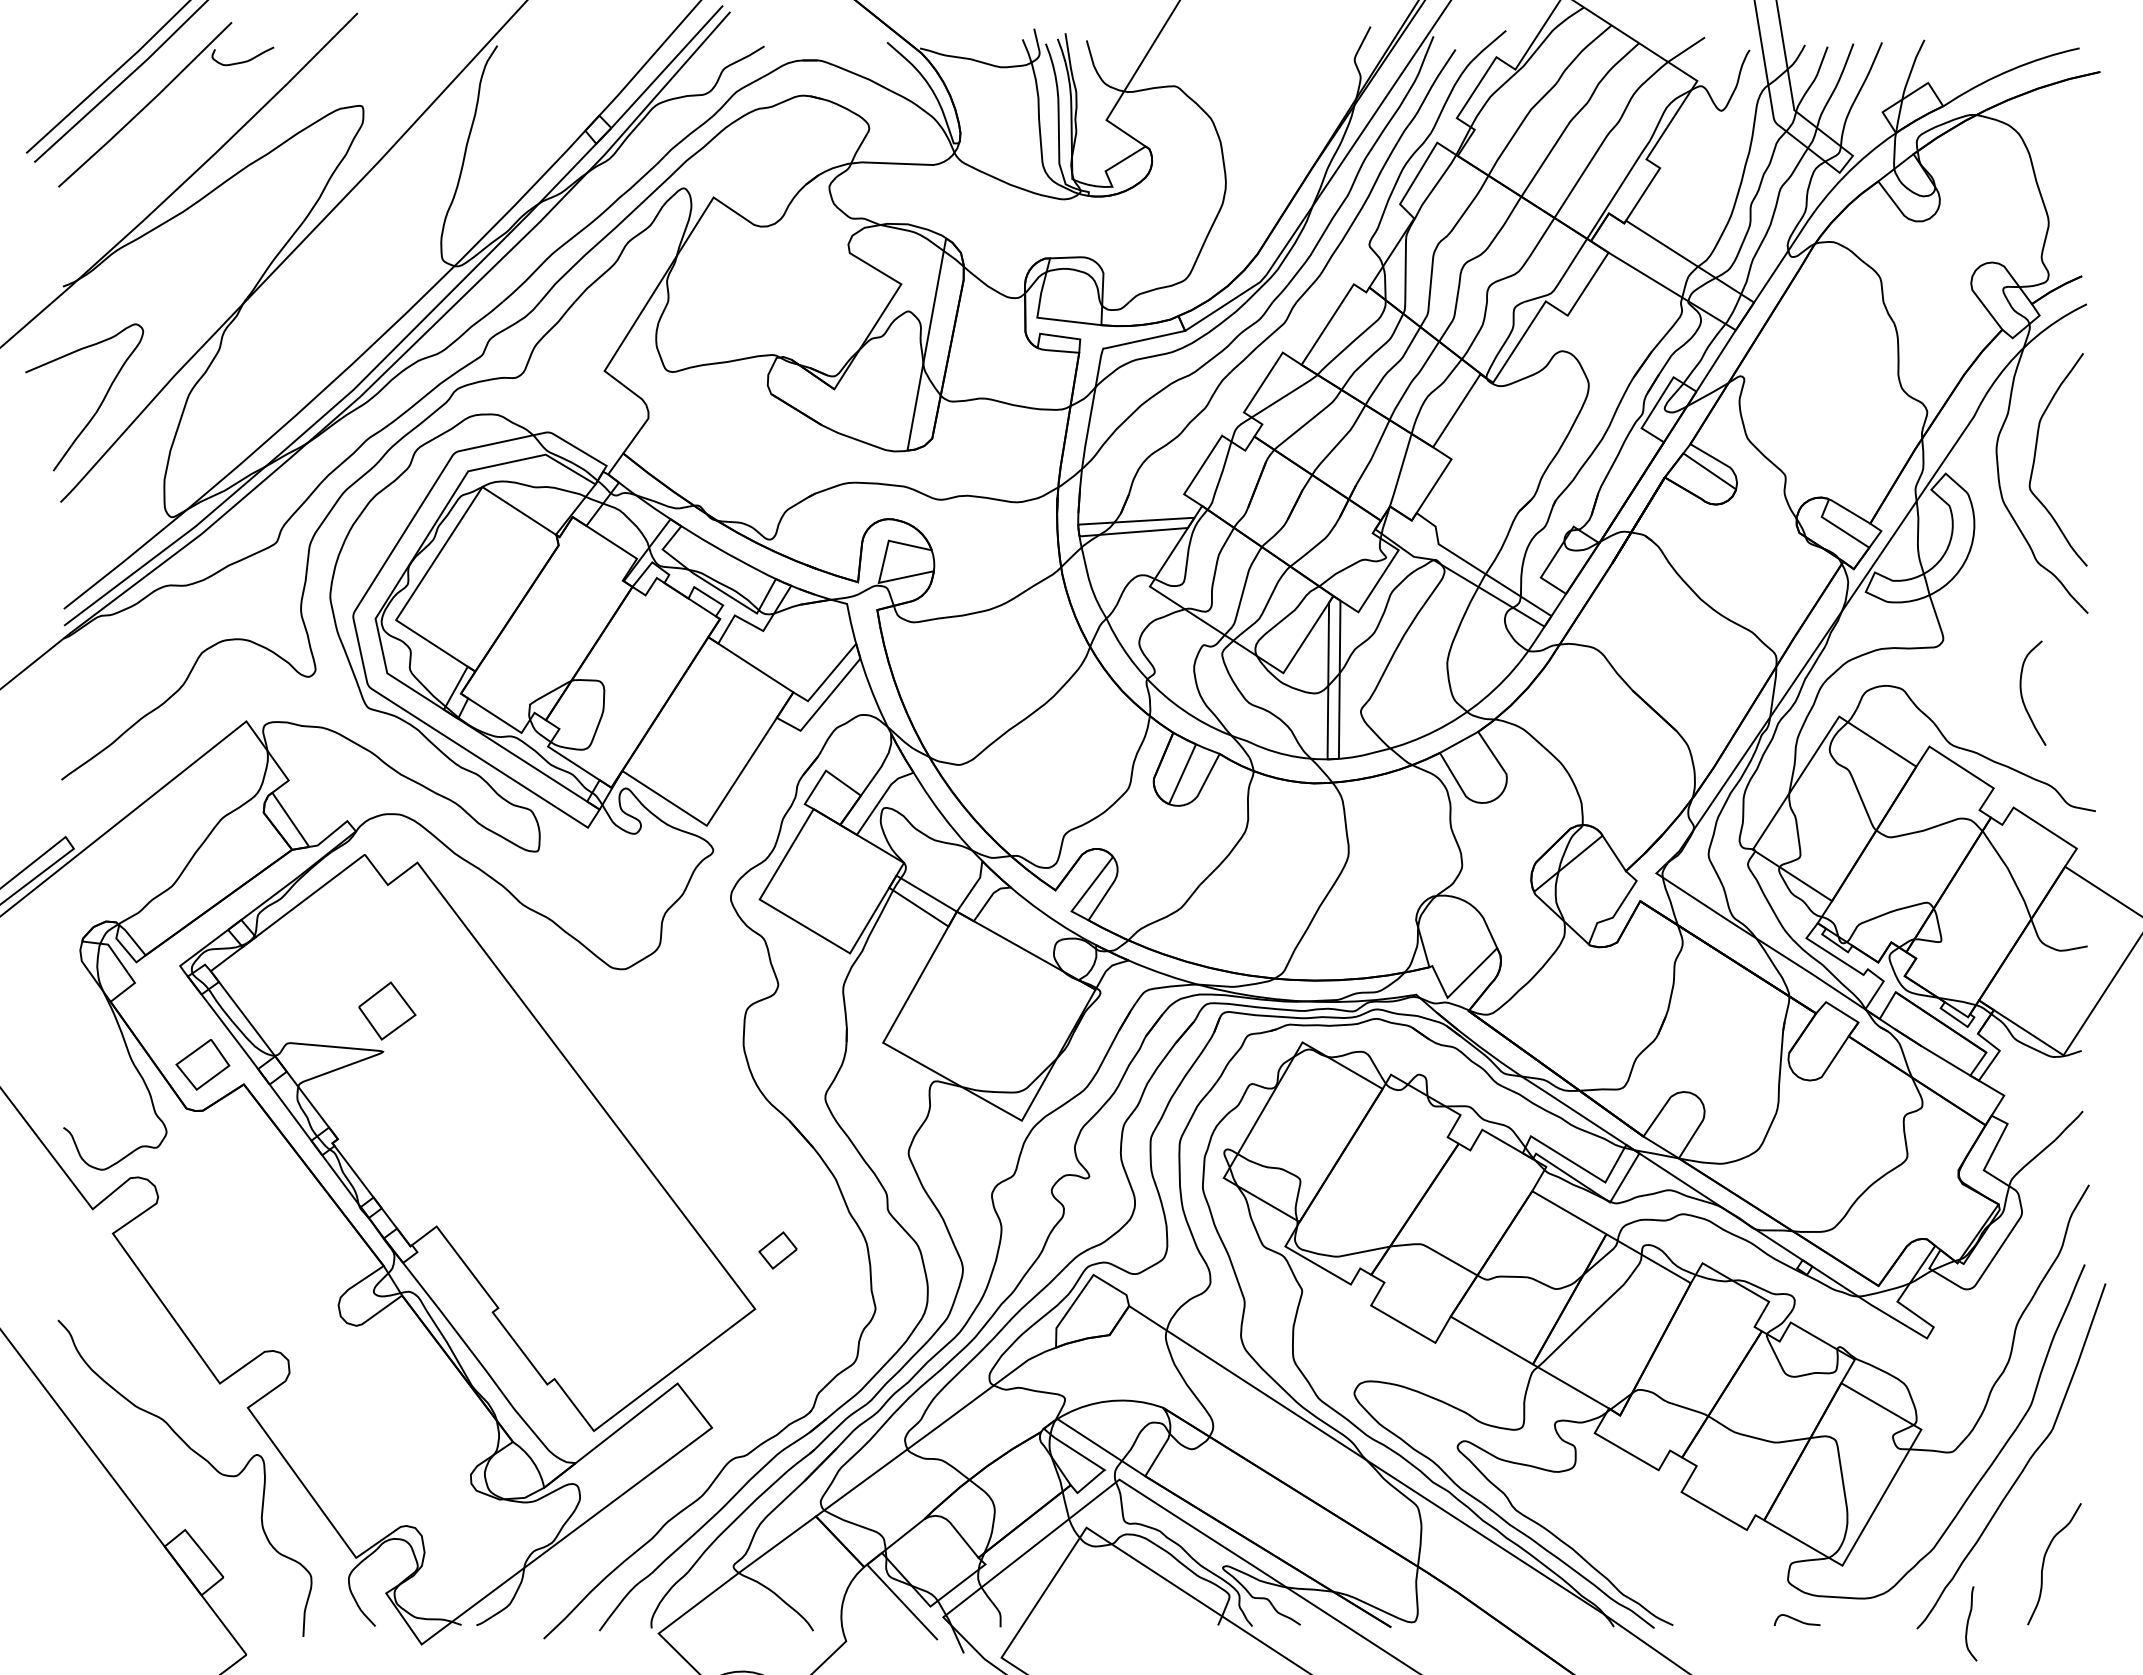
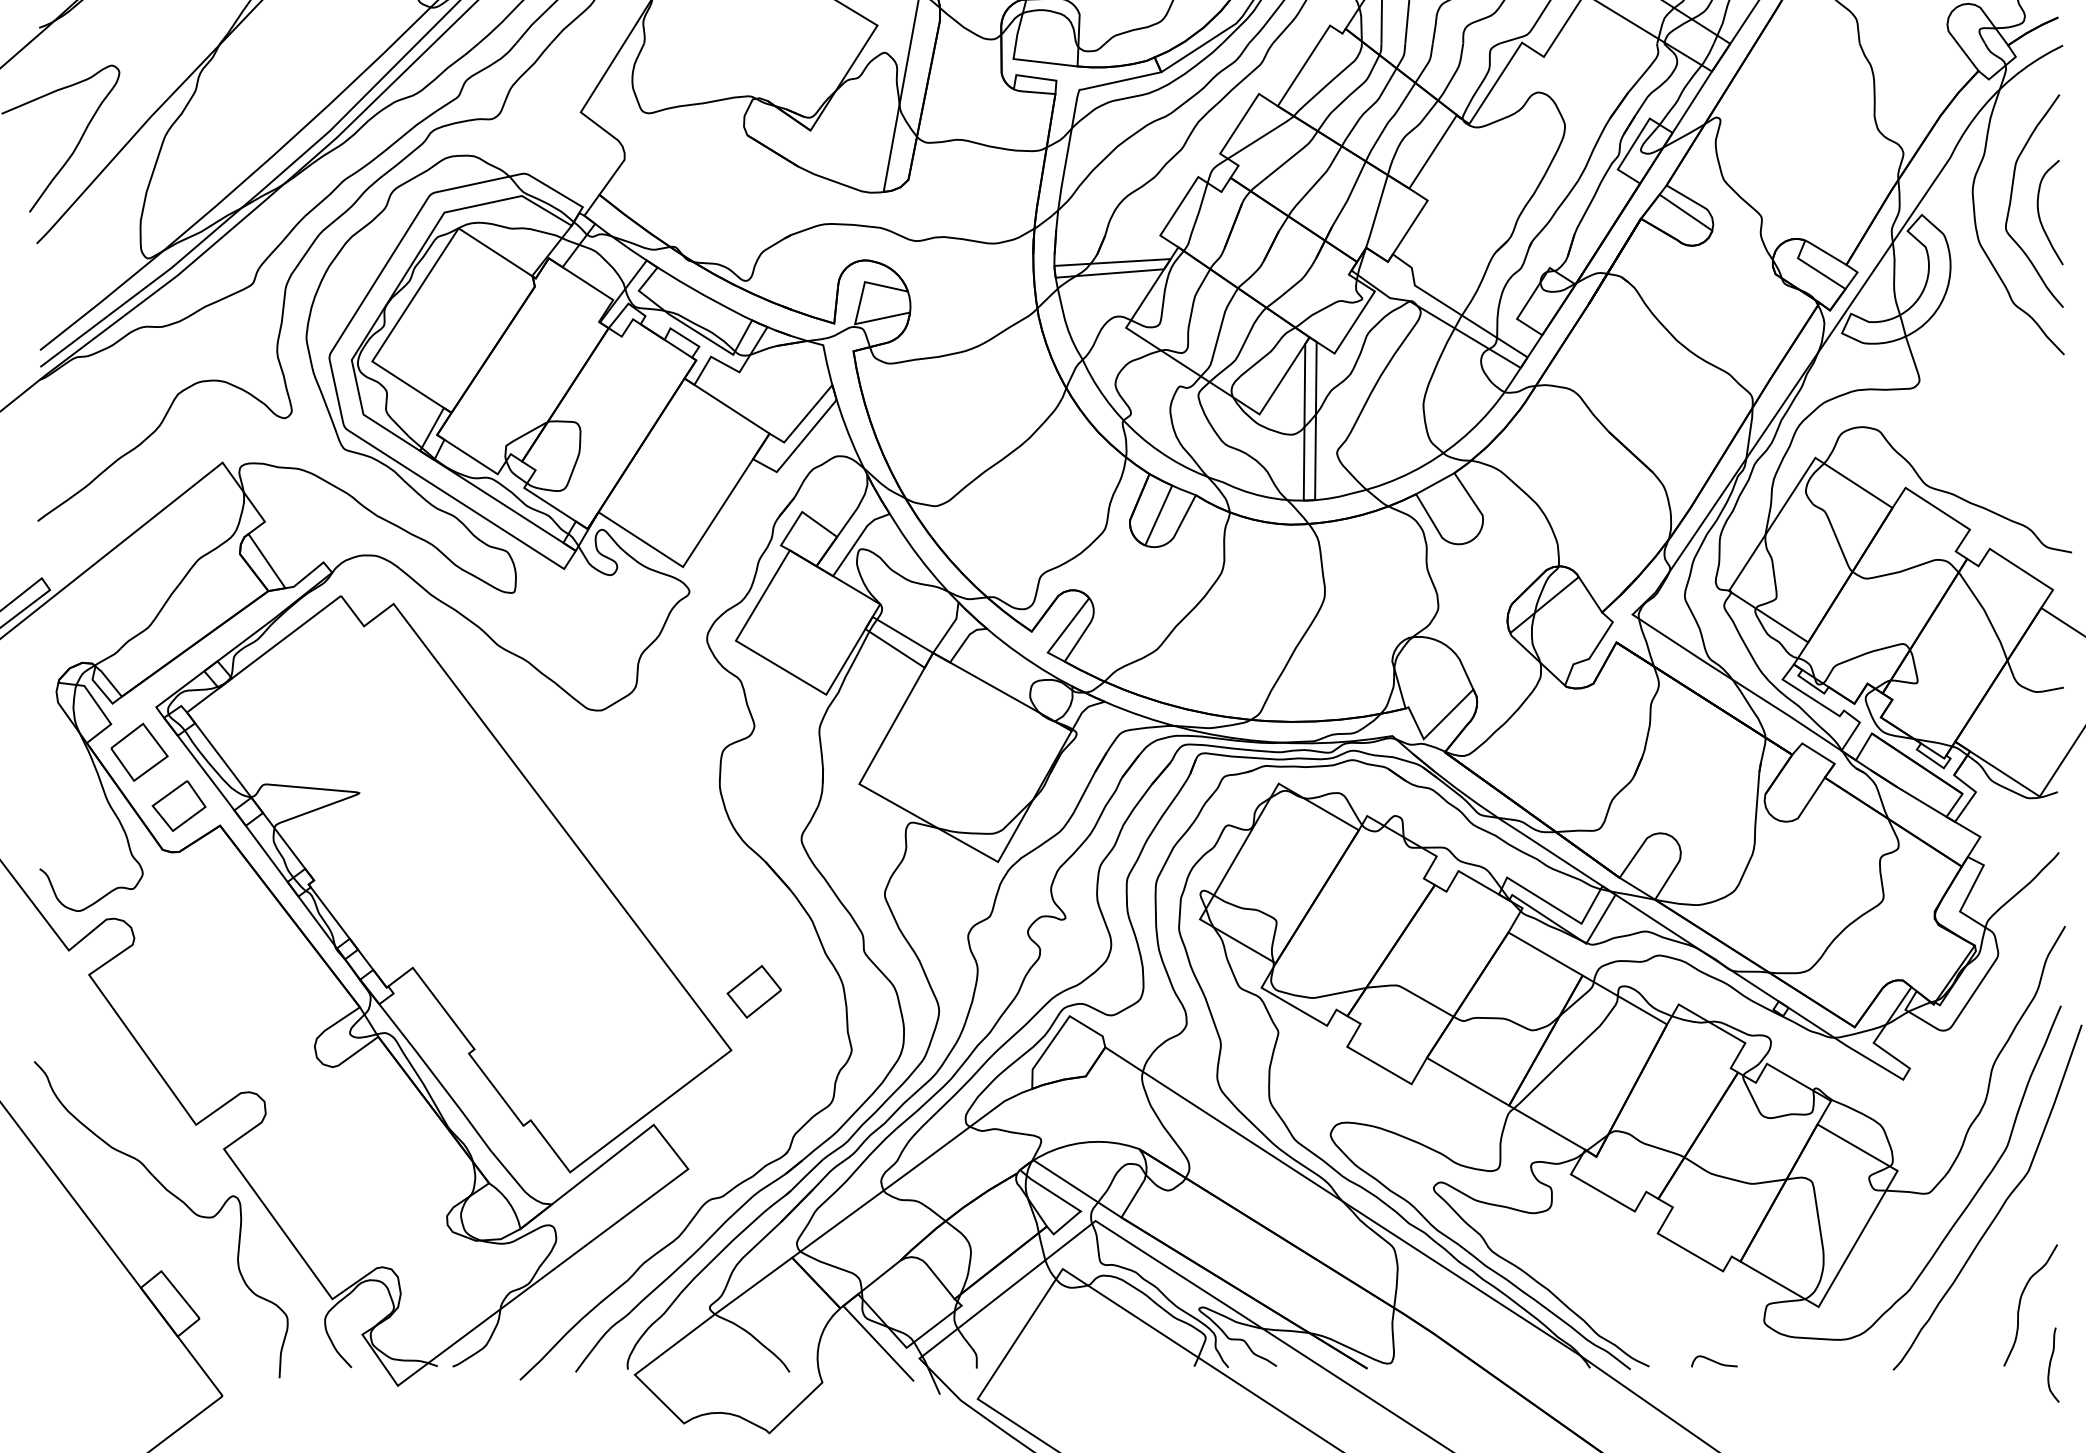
curve: (2022, 693) -> (2039, 212), moved
part: (387, 1010) -> (139, 751), moved
part: (777, 1250) -> (753, 991), size x1.43
curve: (1797, 1619) -> (1714, 1360), moved
curve: (1968, 1623) -> (2050, 1364), moved

